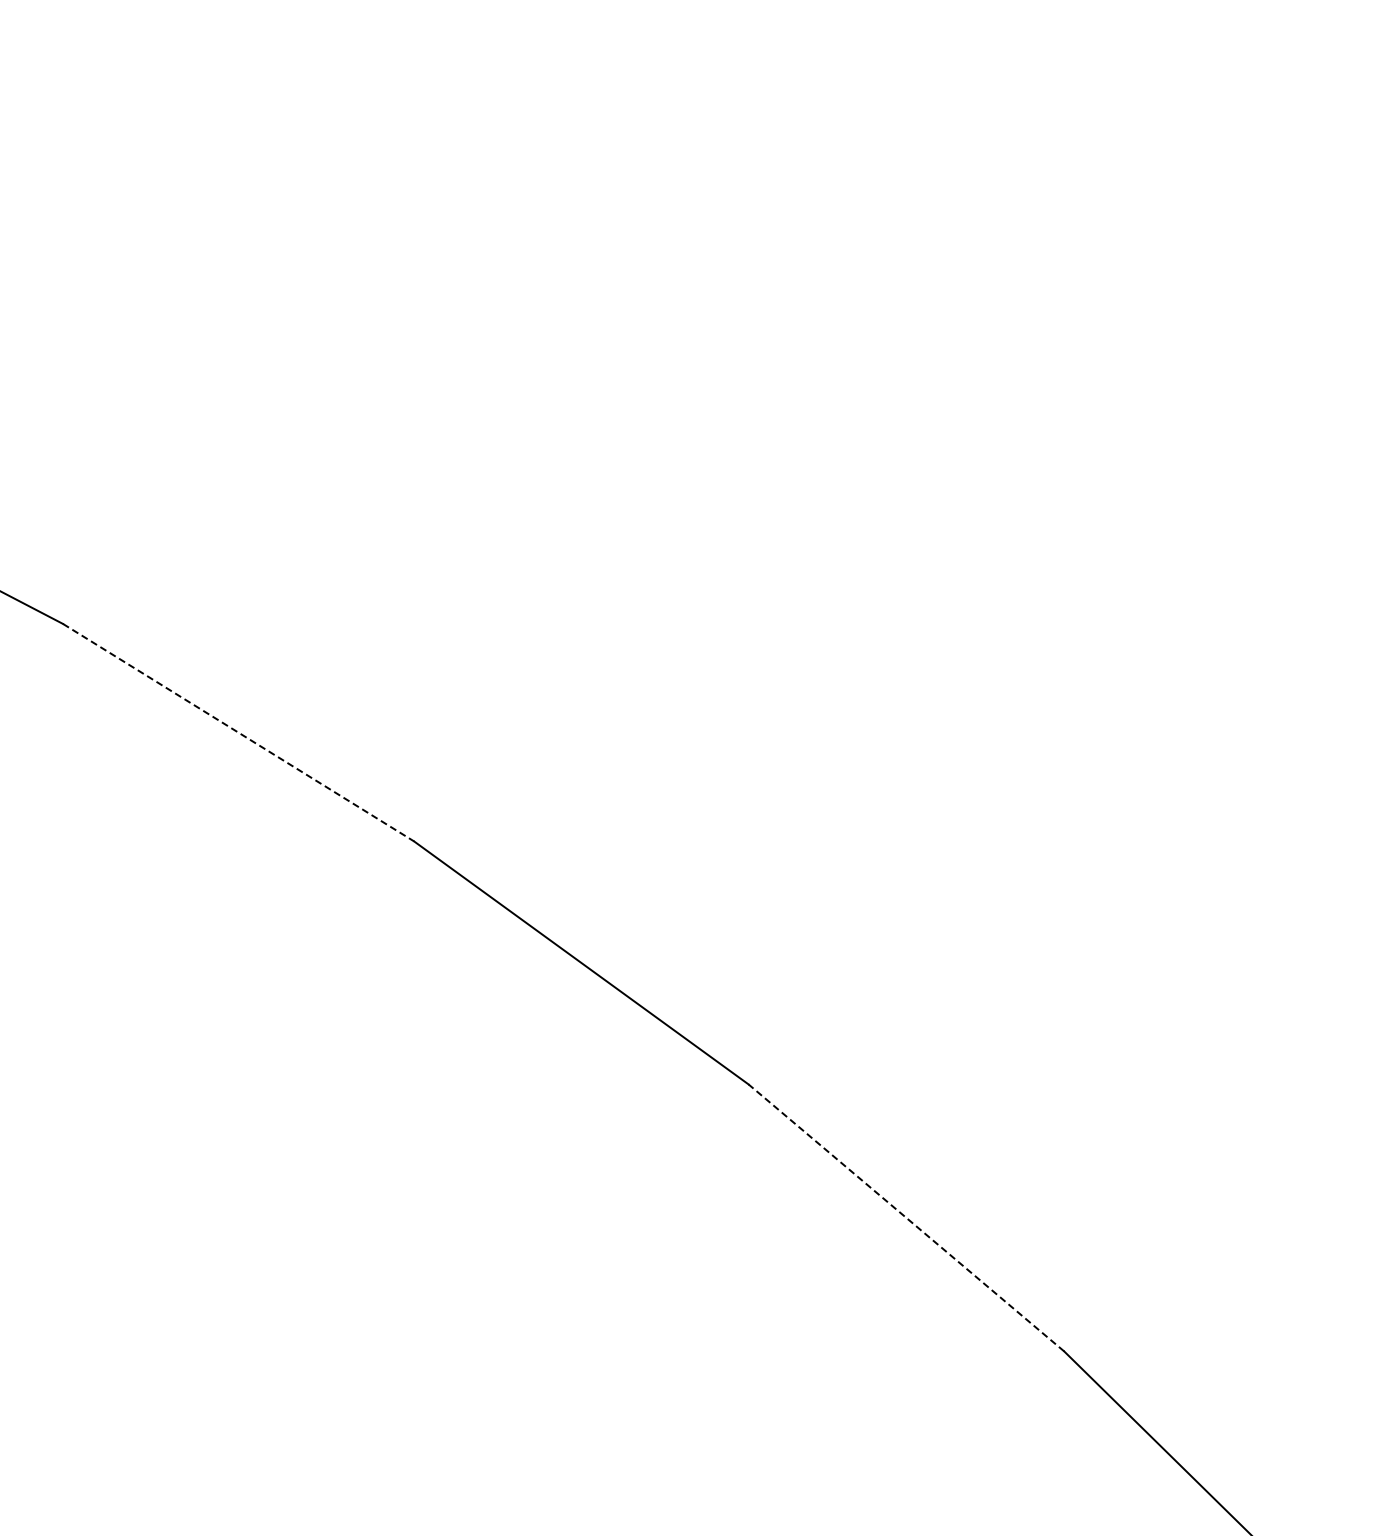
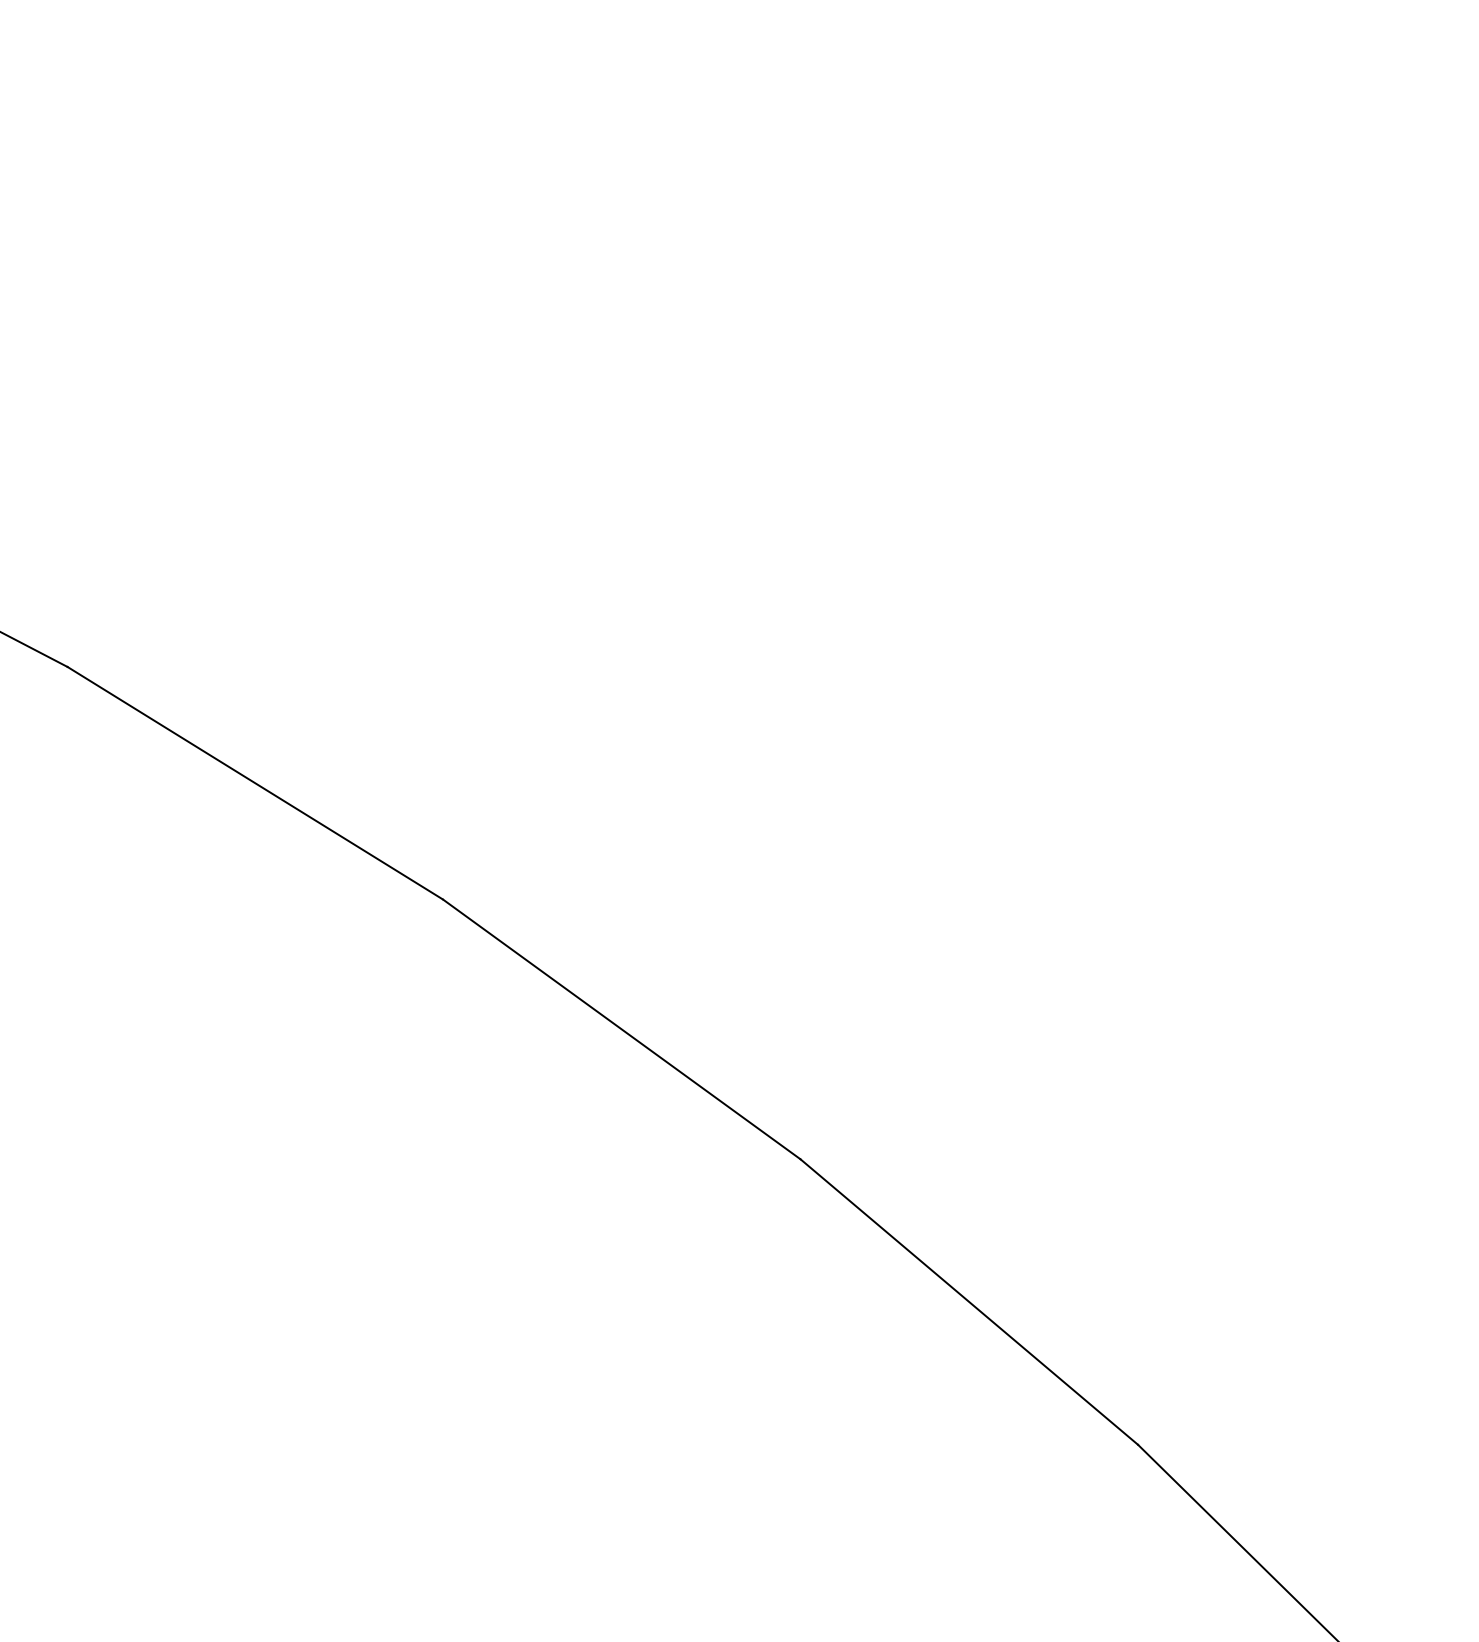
line: (238, 732) -> (255, 783), dashed -> solid
line: (906, 1217) -> (969, 1301), dashed -> solid

